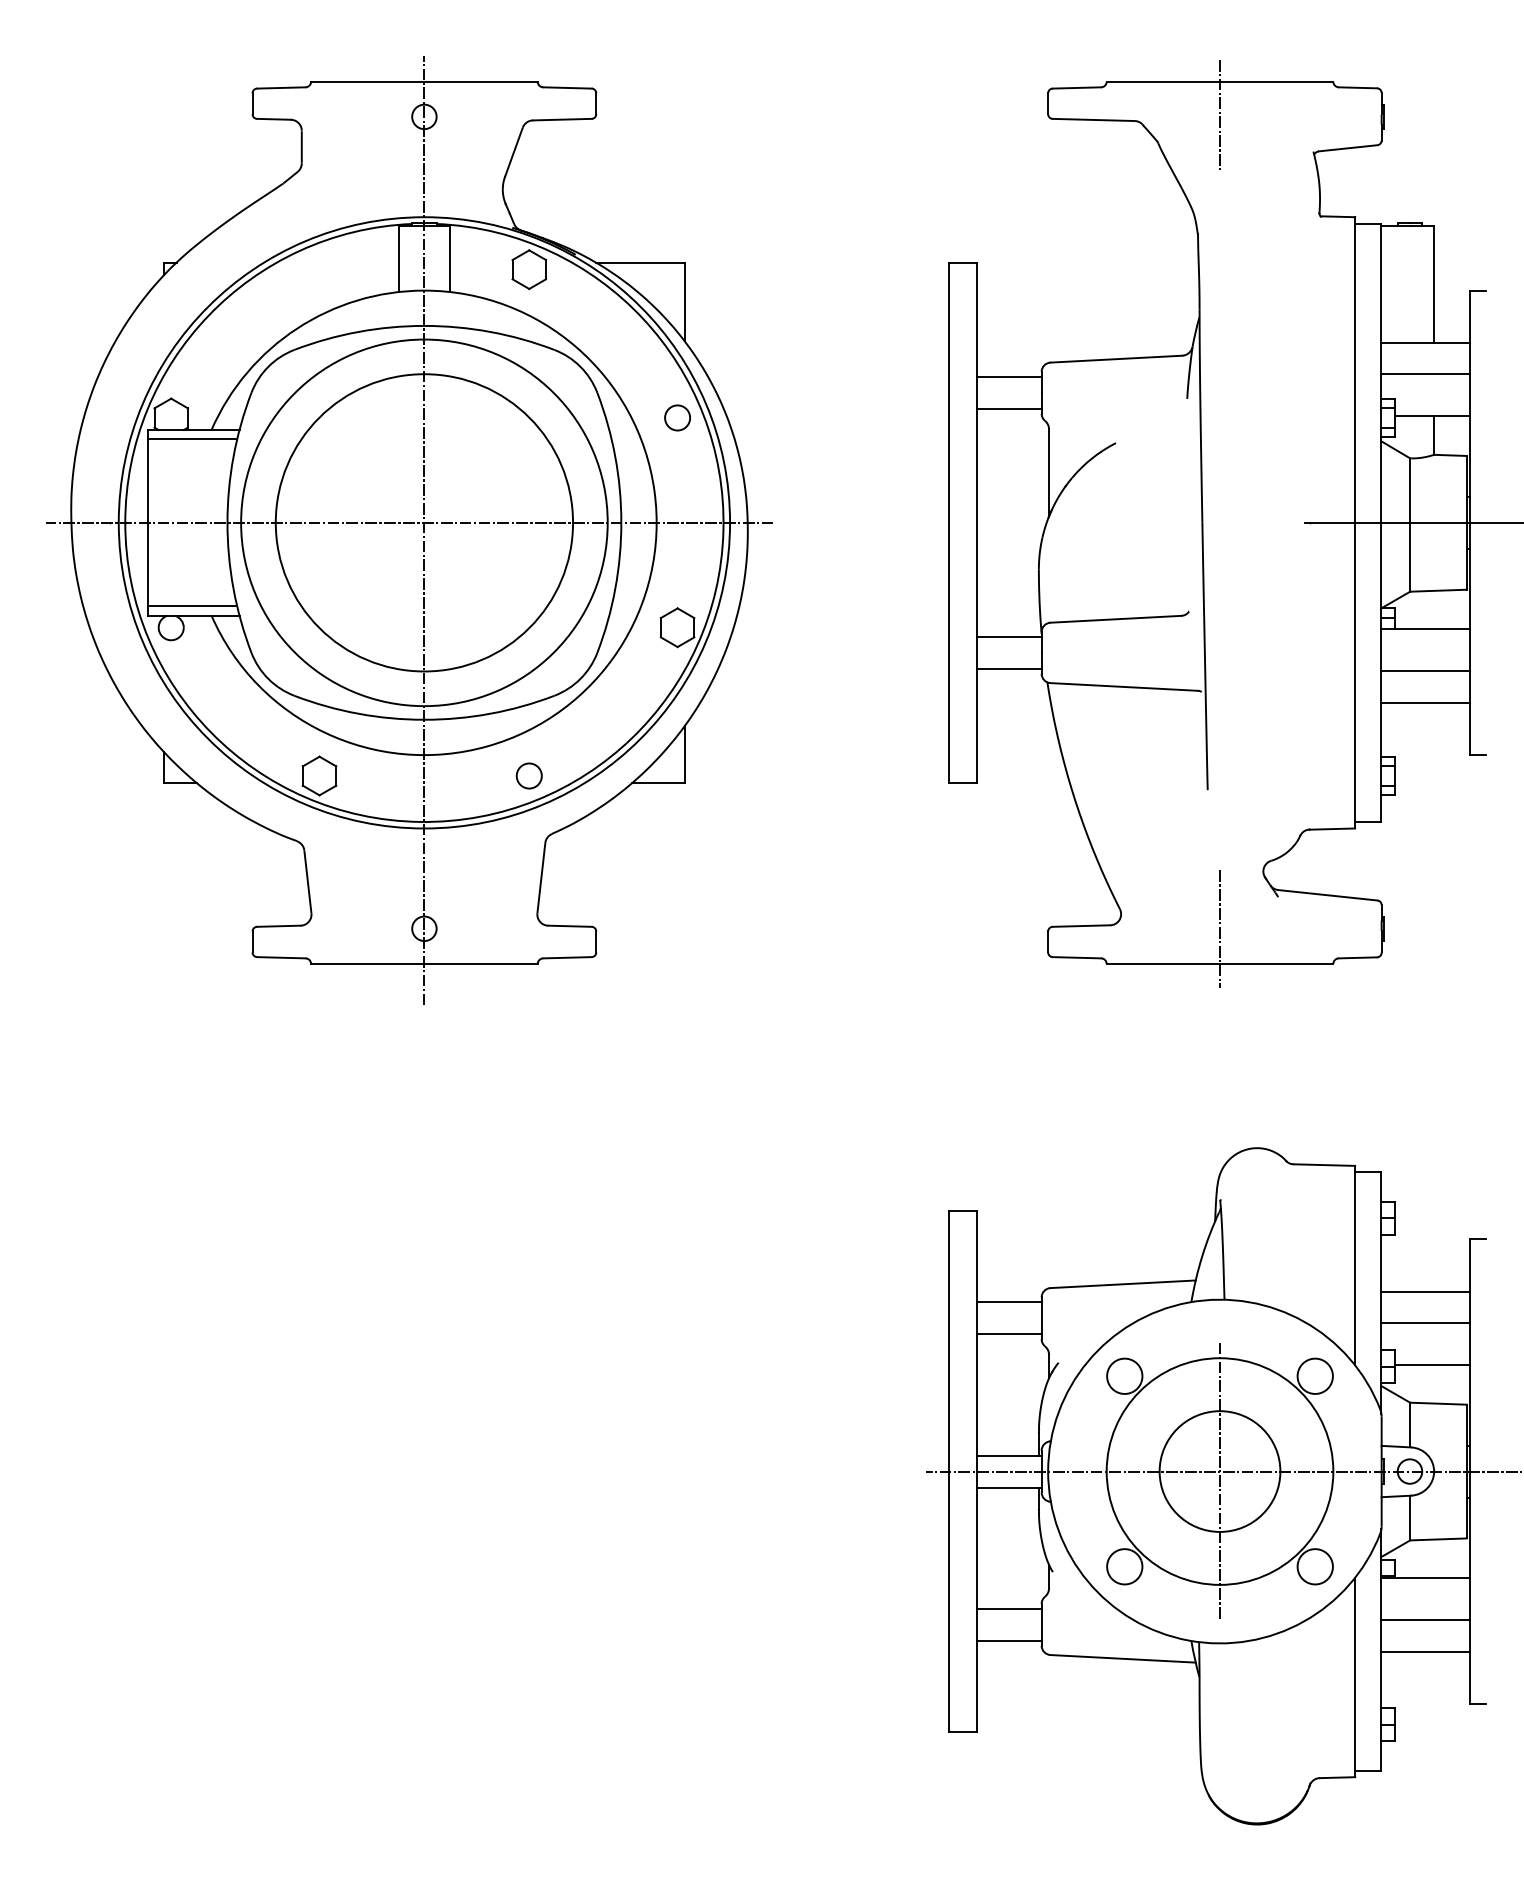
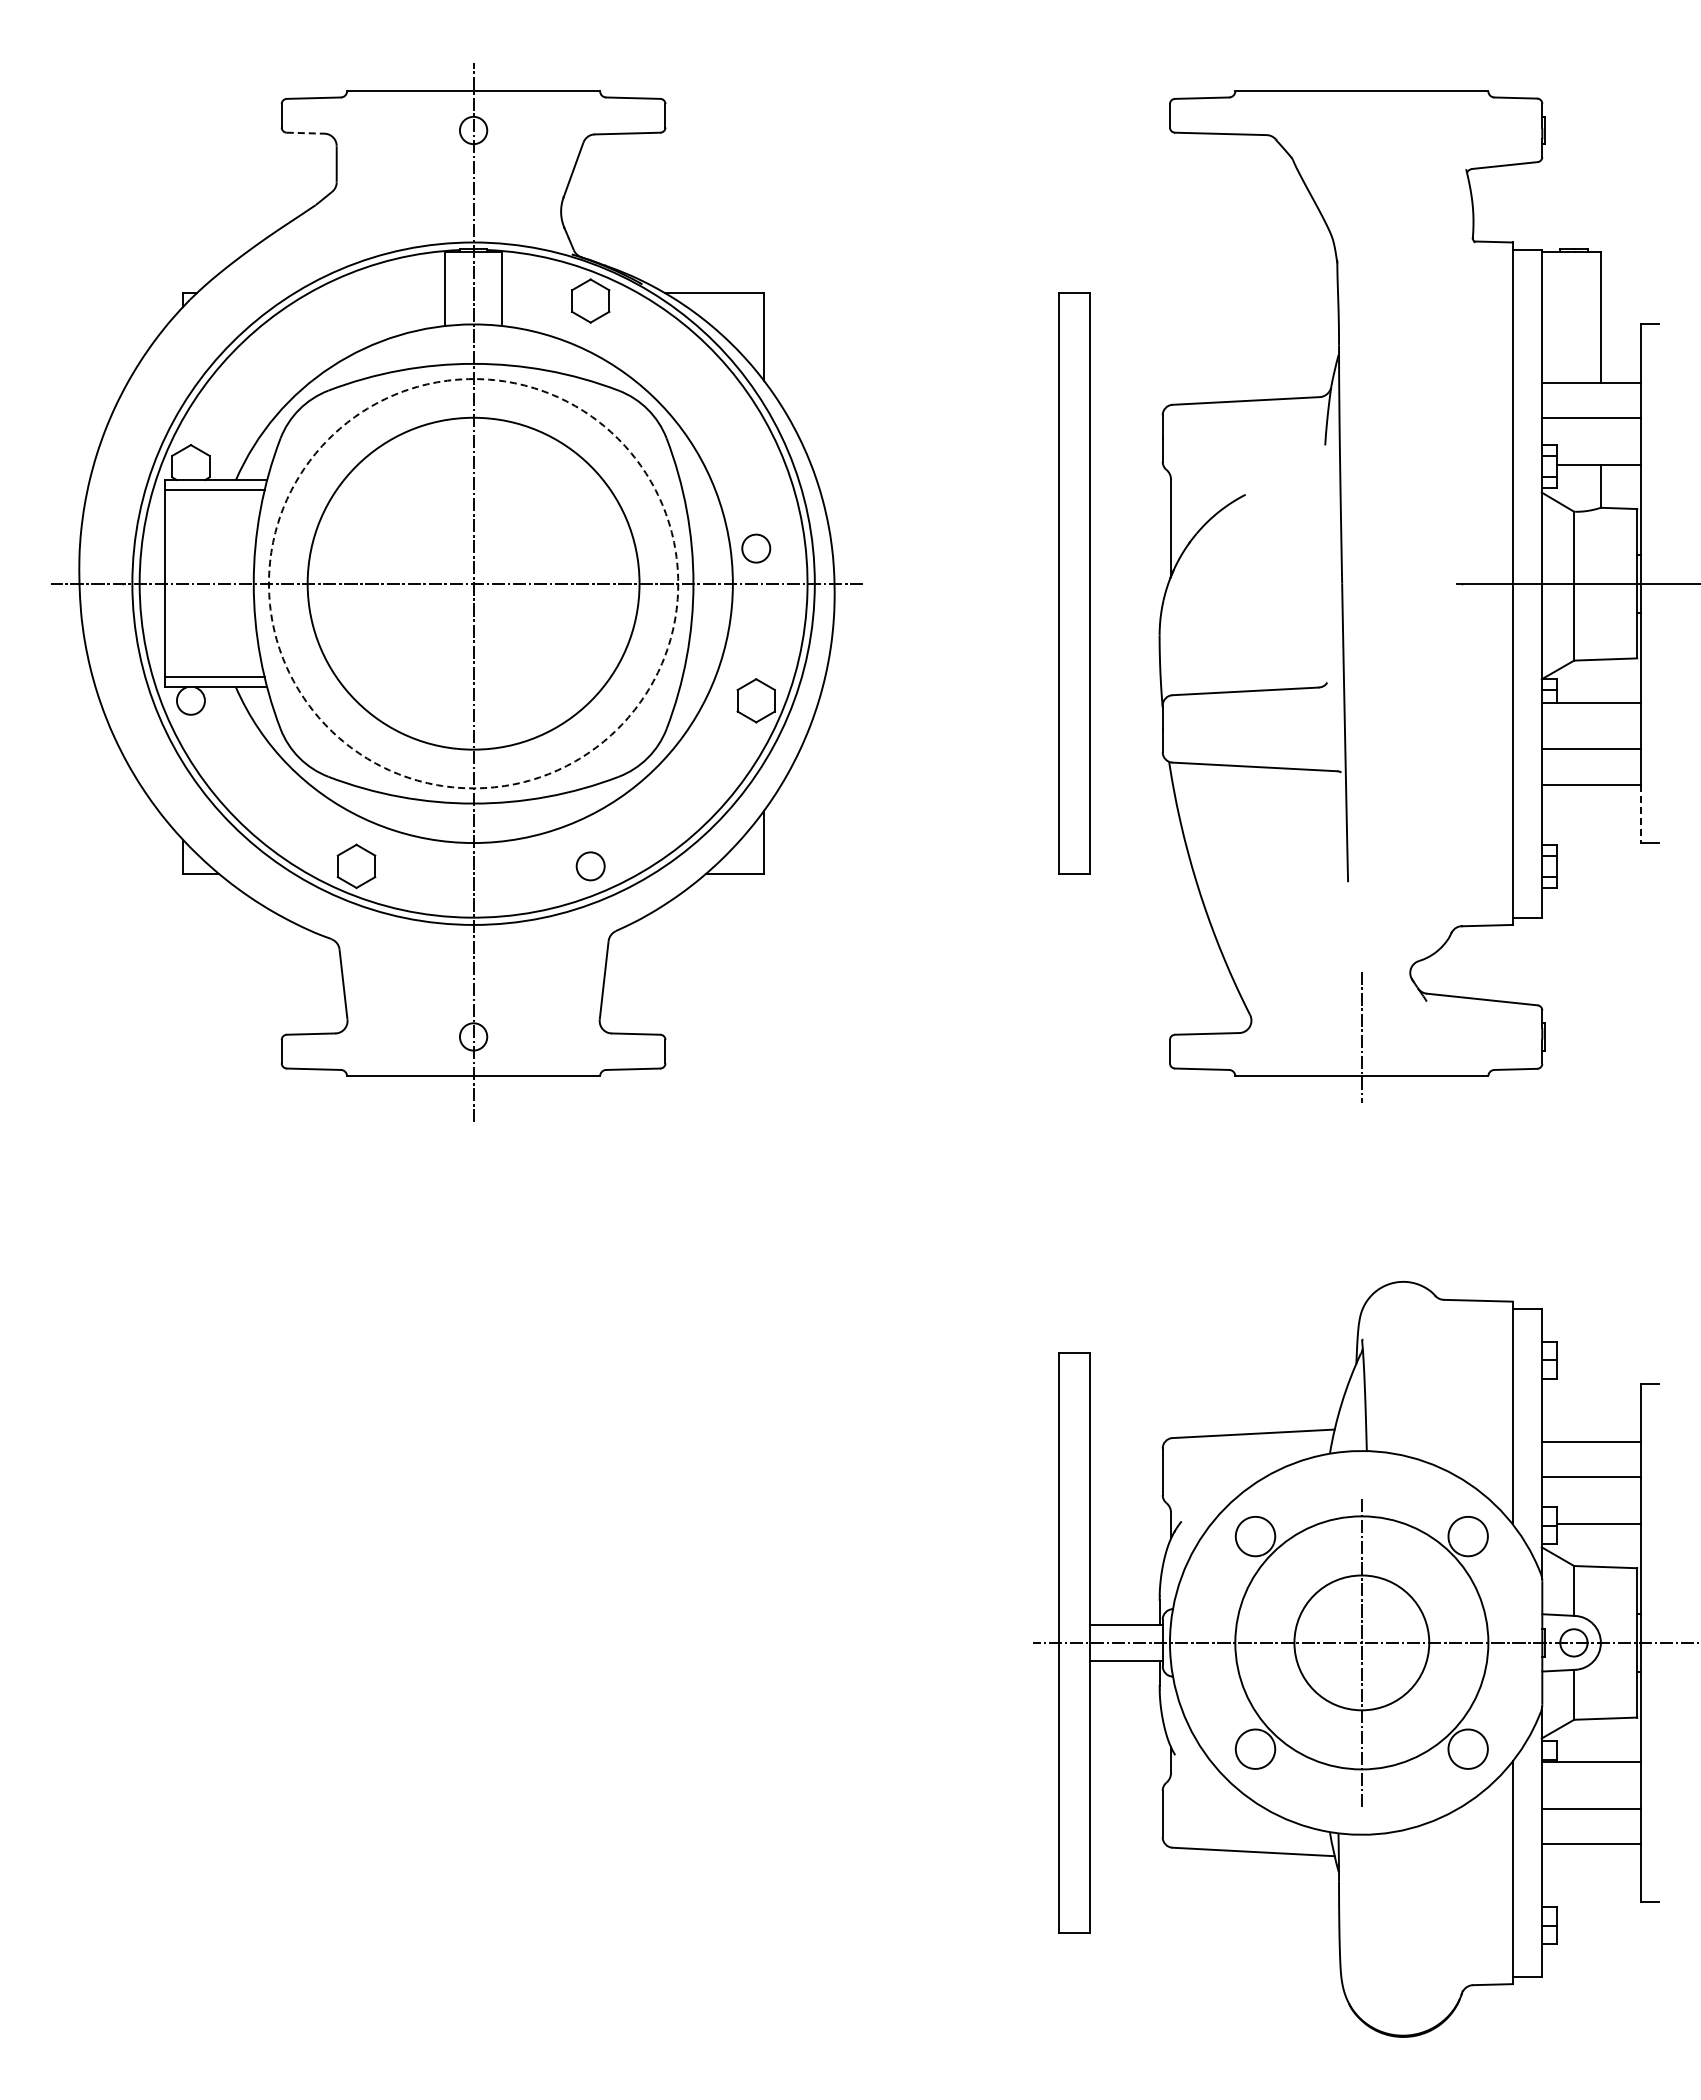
line: (1219, 114) -> (1361, 127), removed
line: (273, 119) -> (305, 133), solid -> dashed
line: (1009, 376) -> (1126, 420), removed
line: (1009, 408) -> (1126, 456), removed
circle: (677, 417) -> (756, 548), moved
circle: (424, 522) -> (473, 583), solid -> dashed
line: (1009, 637) -> (1126, 711), removed
line: (1009, 668) -> (1126, 746), removed
line: (1470, 729) -> (1641, 814), solid -> dashed
line: (1009, 1301) -> (1126, 1453), removed
line: (1009, 1334) -> (1126, 1489), removed
line: (1009, 1609) -> (1126, 1796), removed
line: (1009, 1640) -> (1126, 1831), removed

